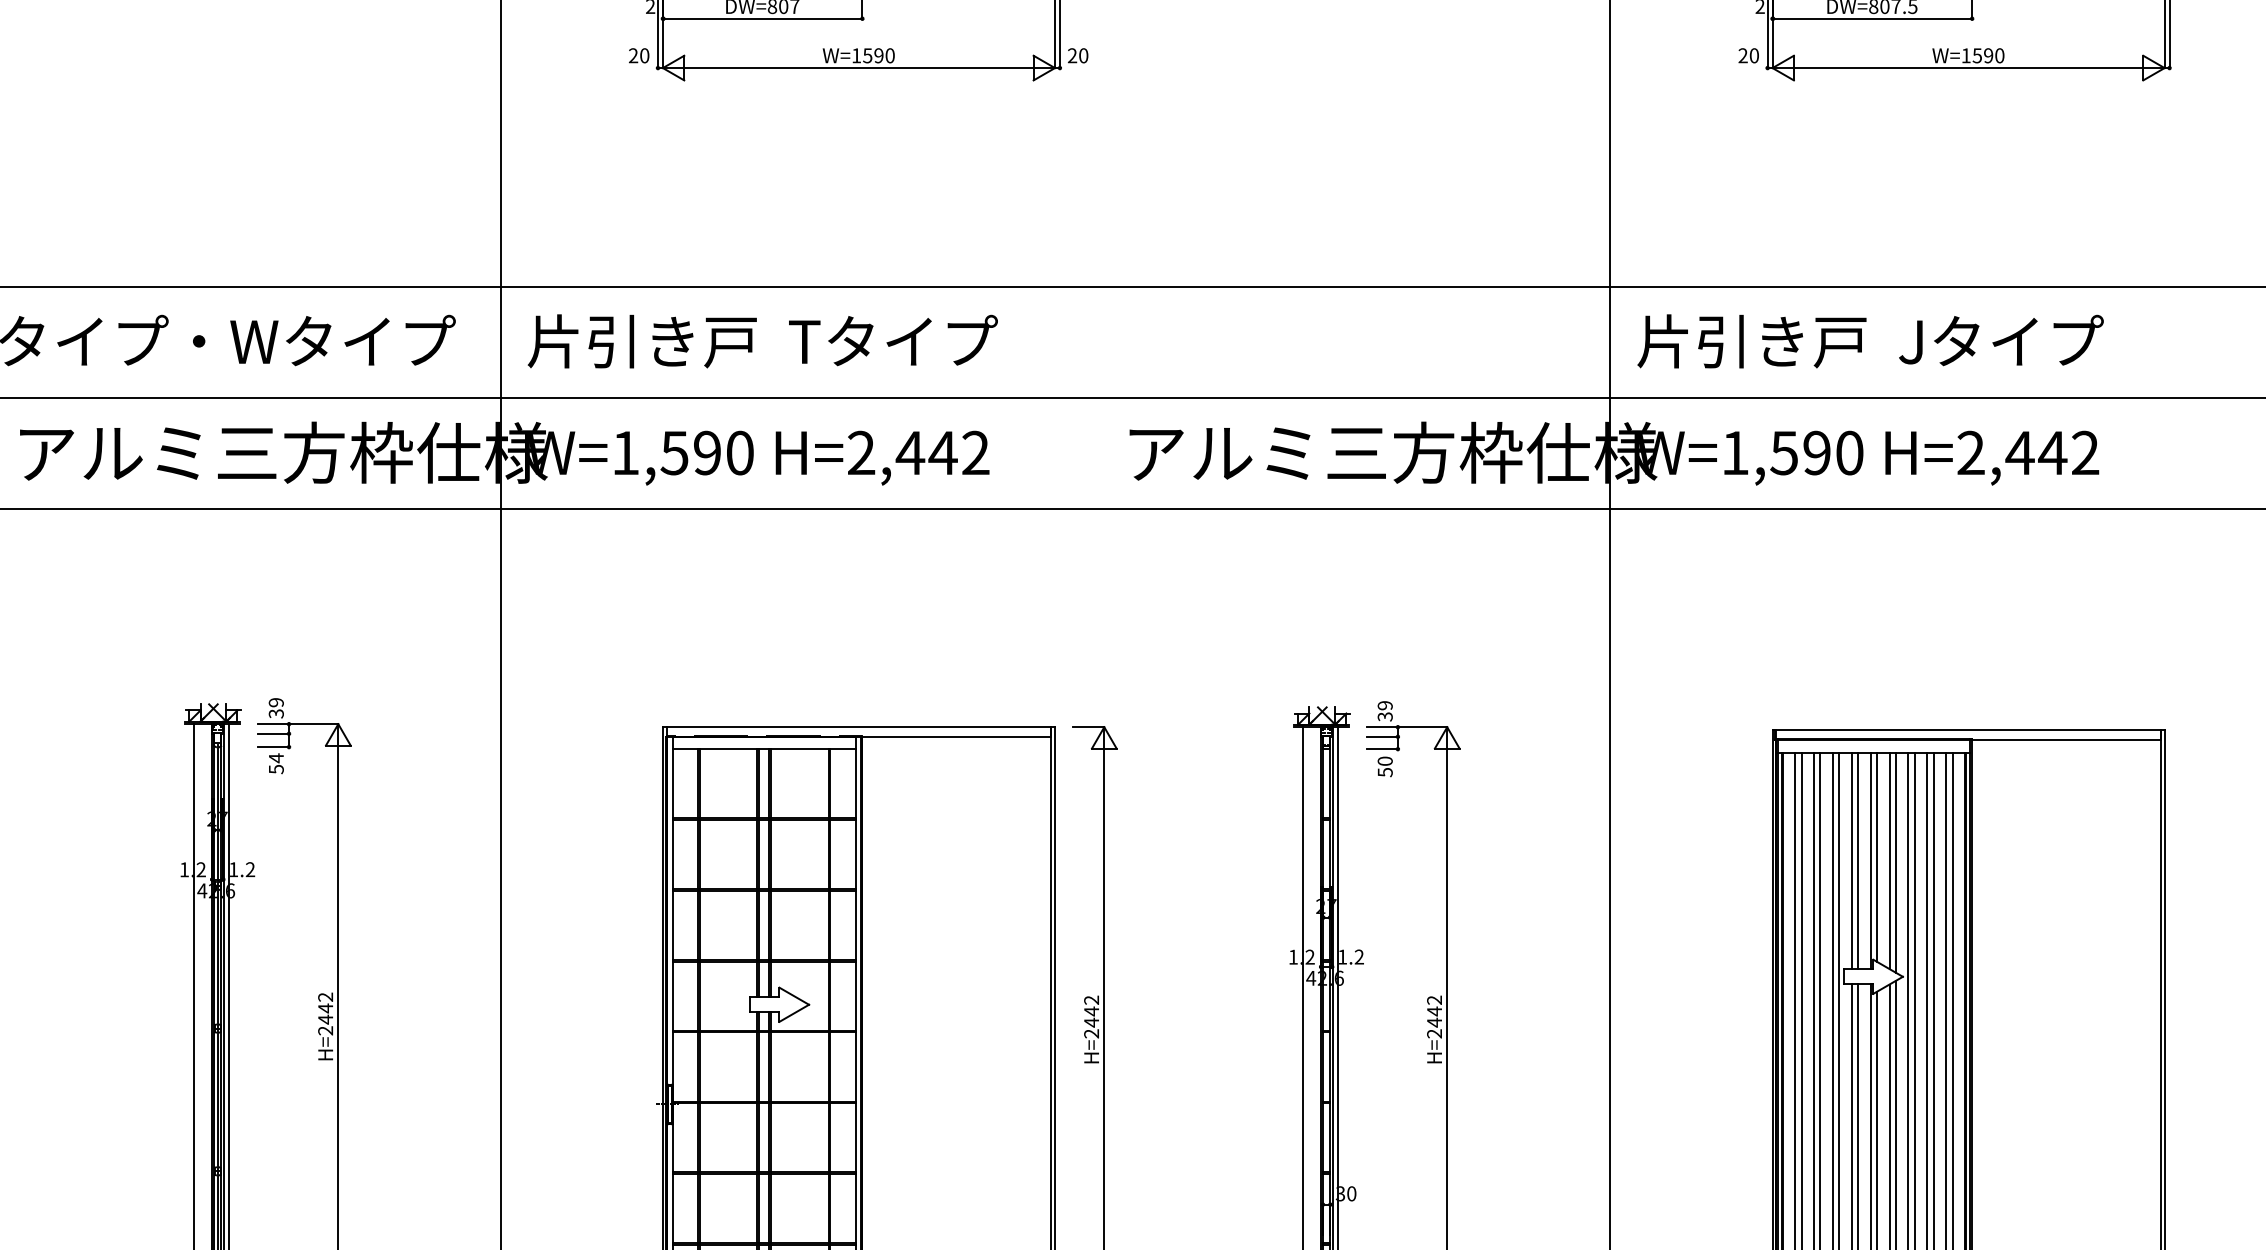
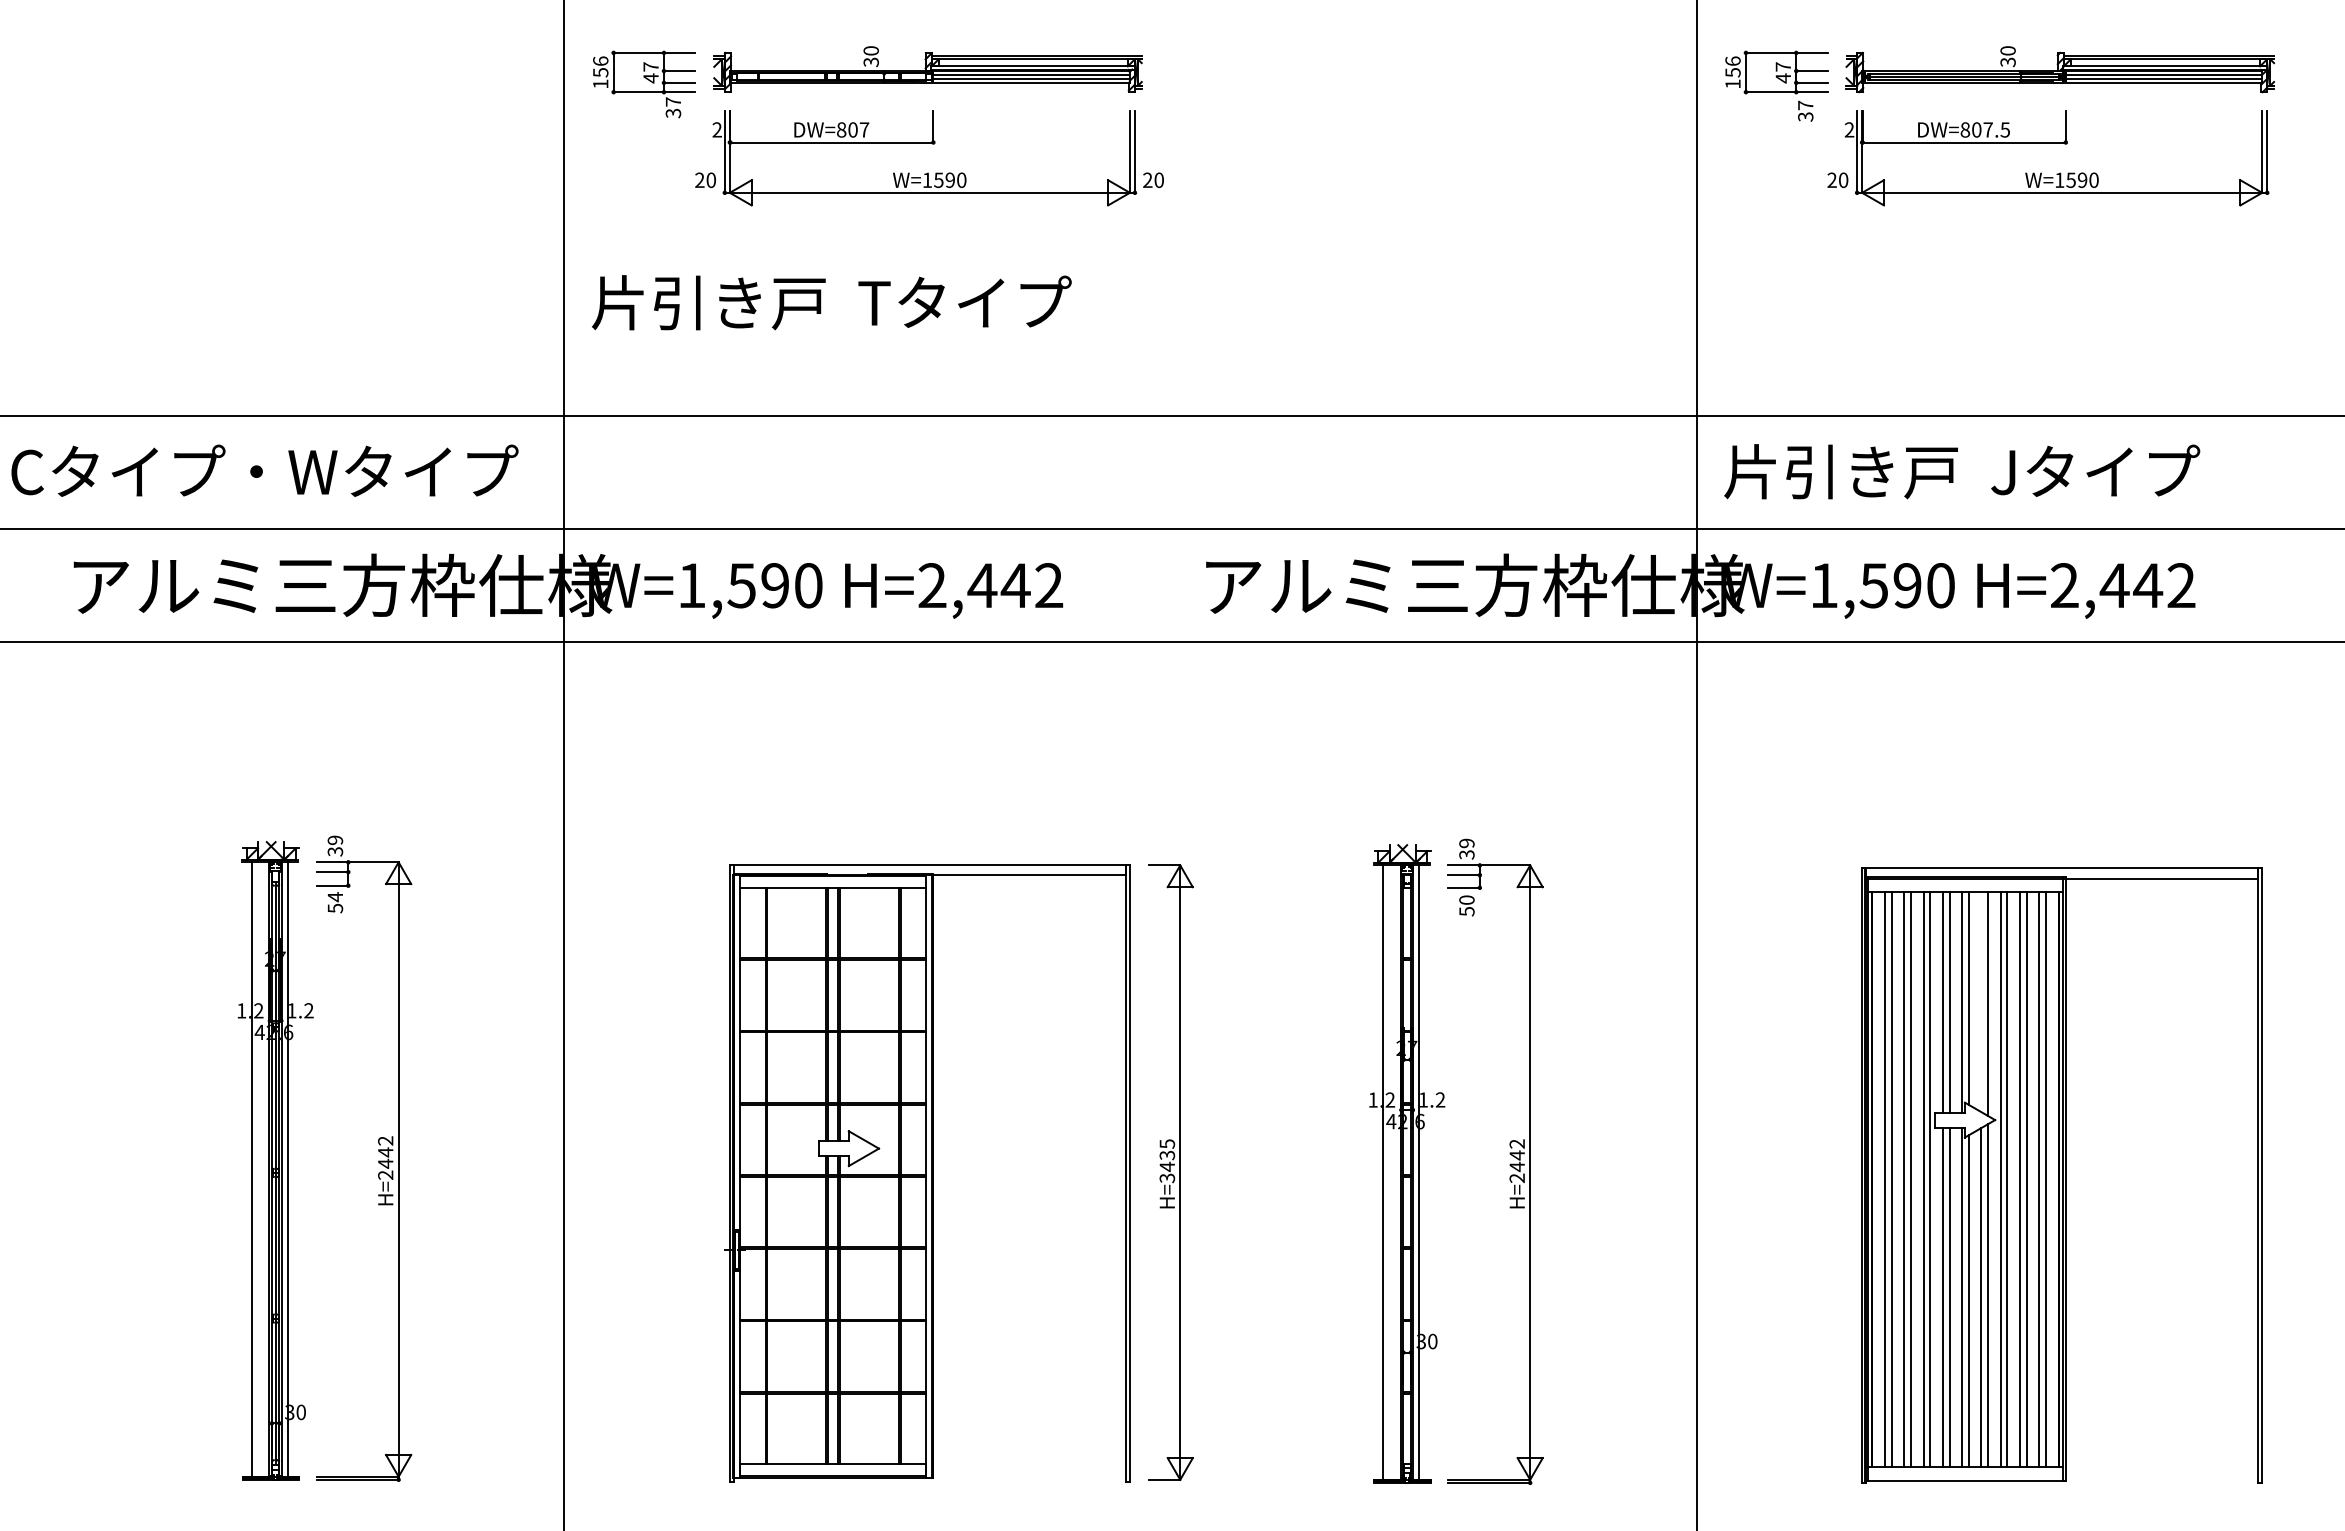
text: (762, 341) -> (831, 302), moved
line: (1889, 860) -> (1981, 1001), removed
text: (1091, 1017) -> (1167, 1161), H=2442 -> H=3435

